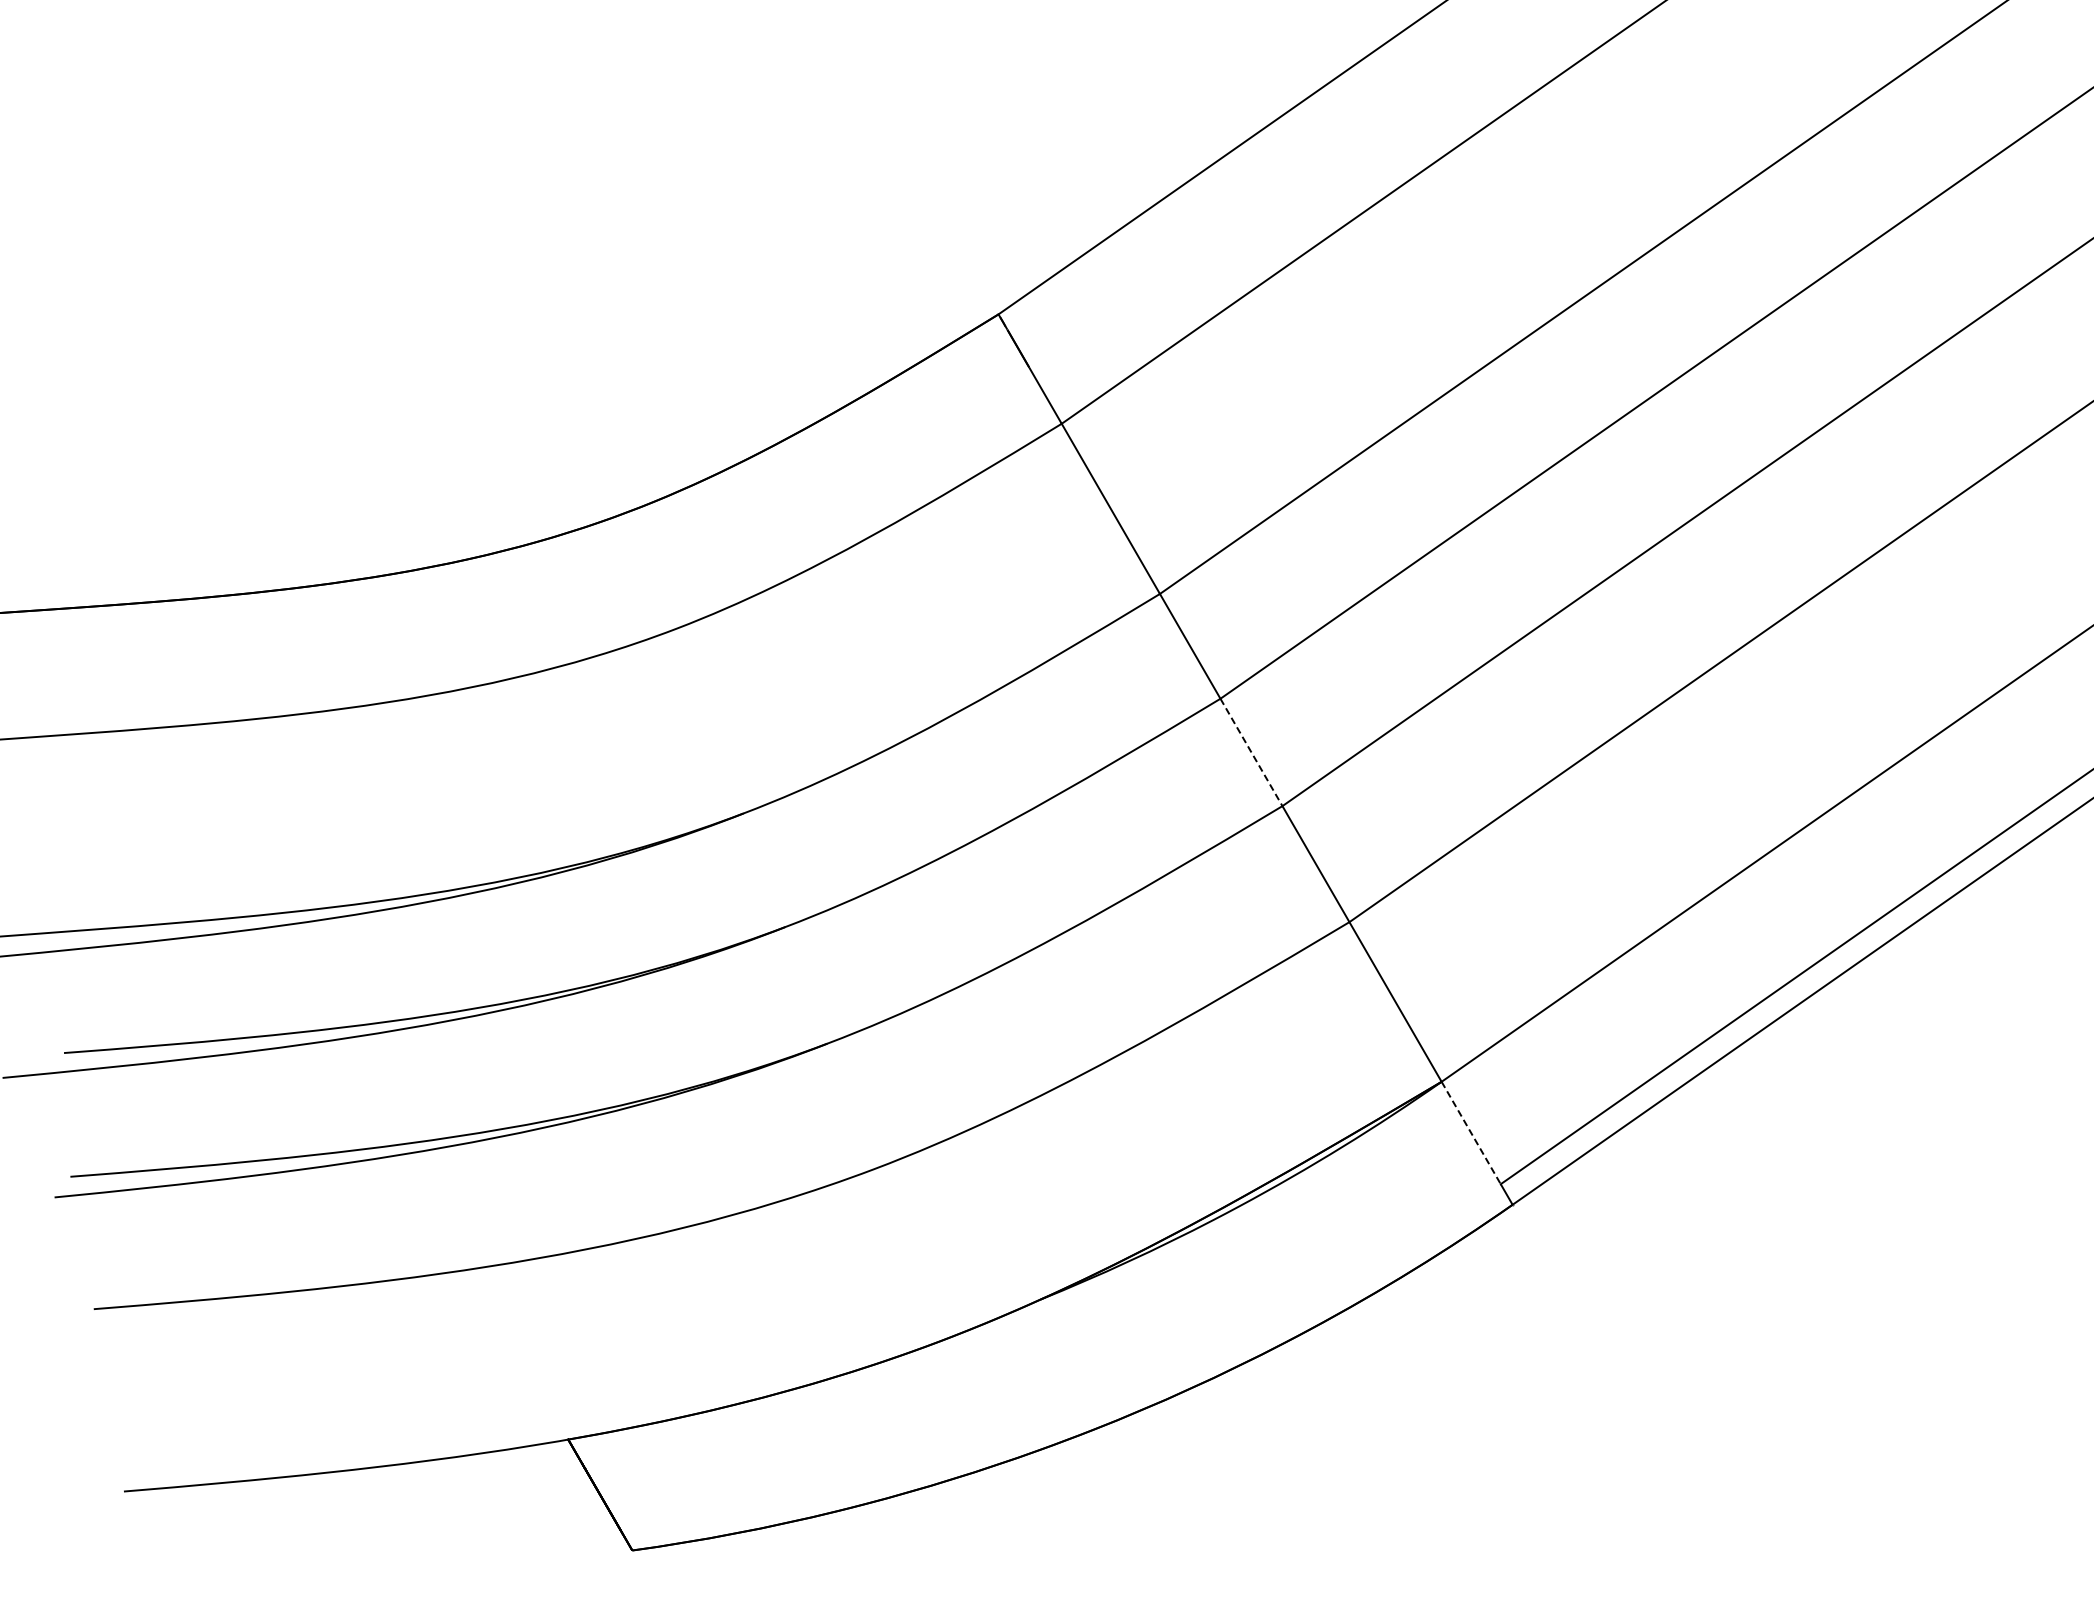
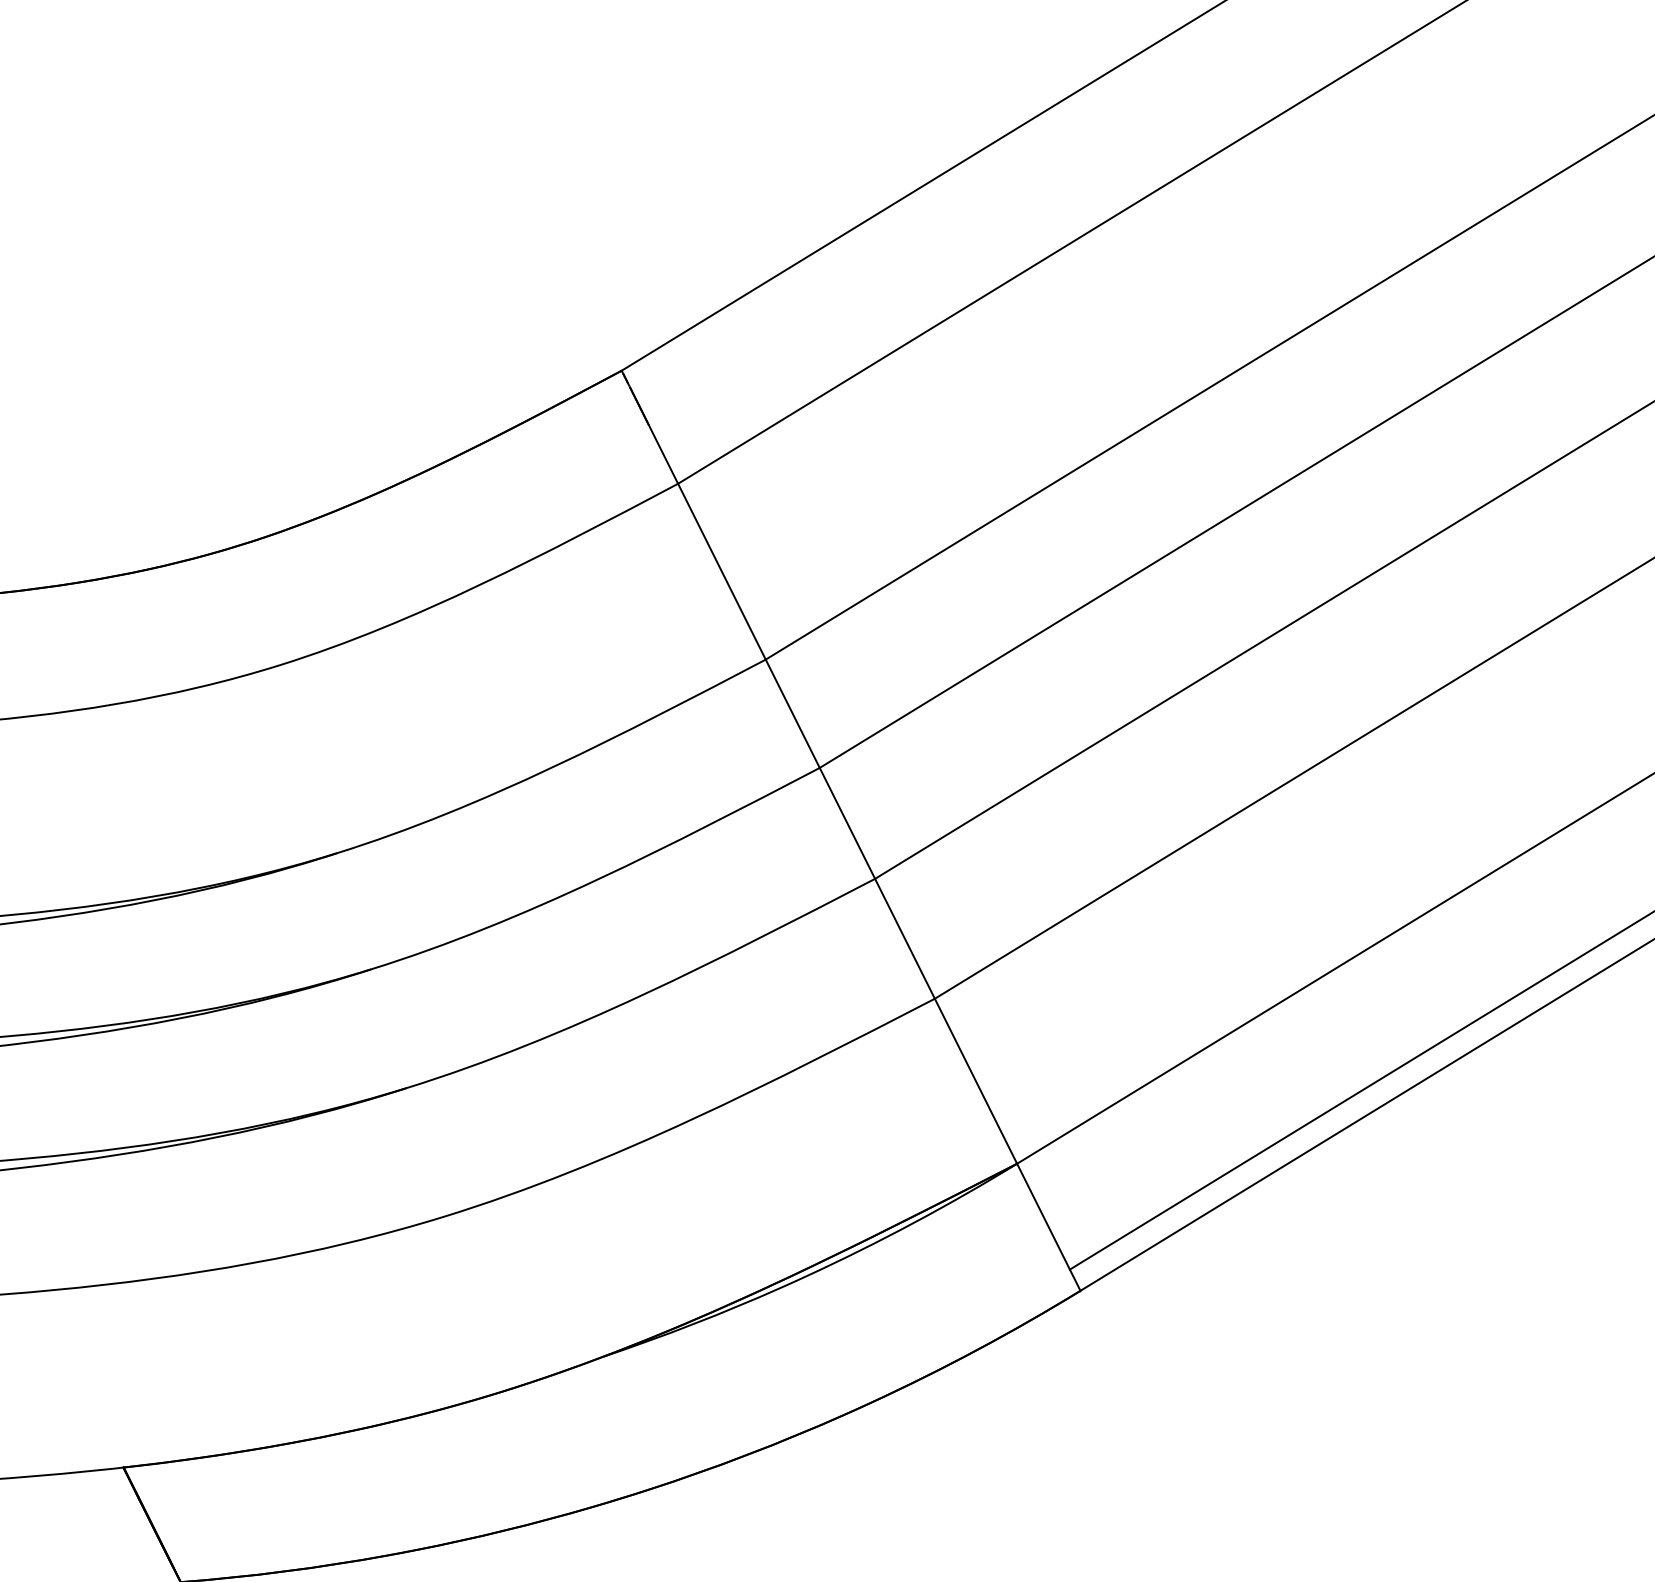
line: (1251, 752) -> (847, 823), dashed -> solid
line: (1471, 1133) -> (1043, 1217), dashed -> solid

